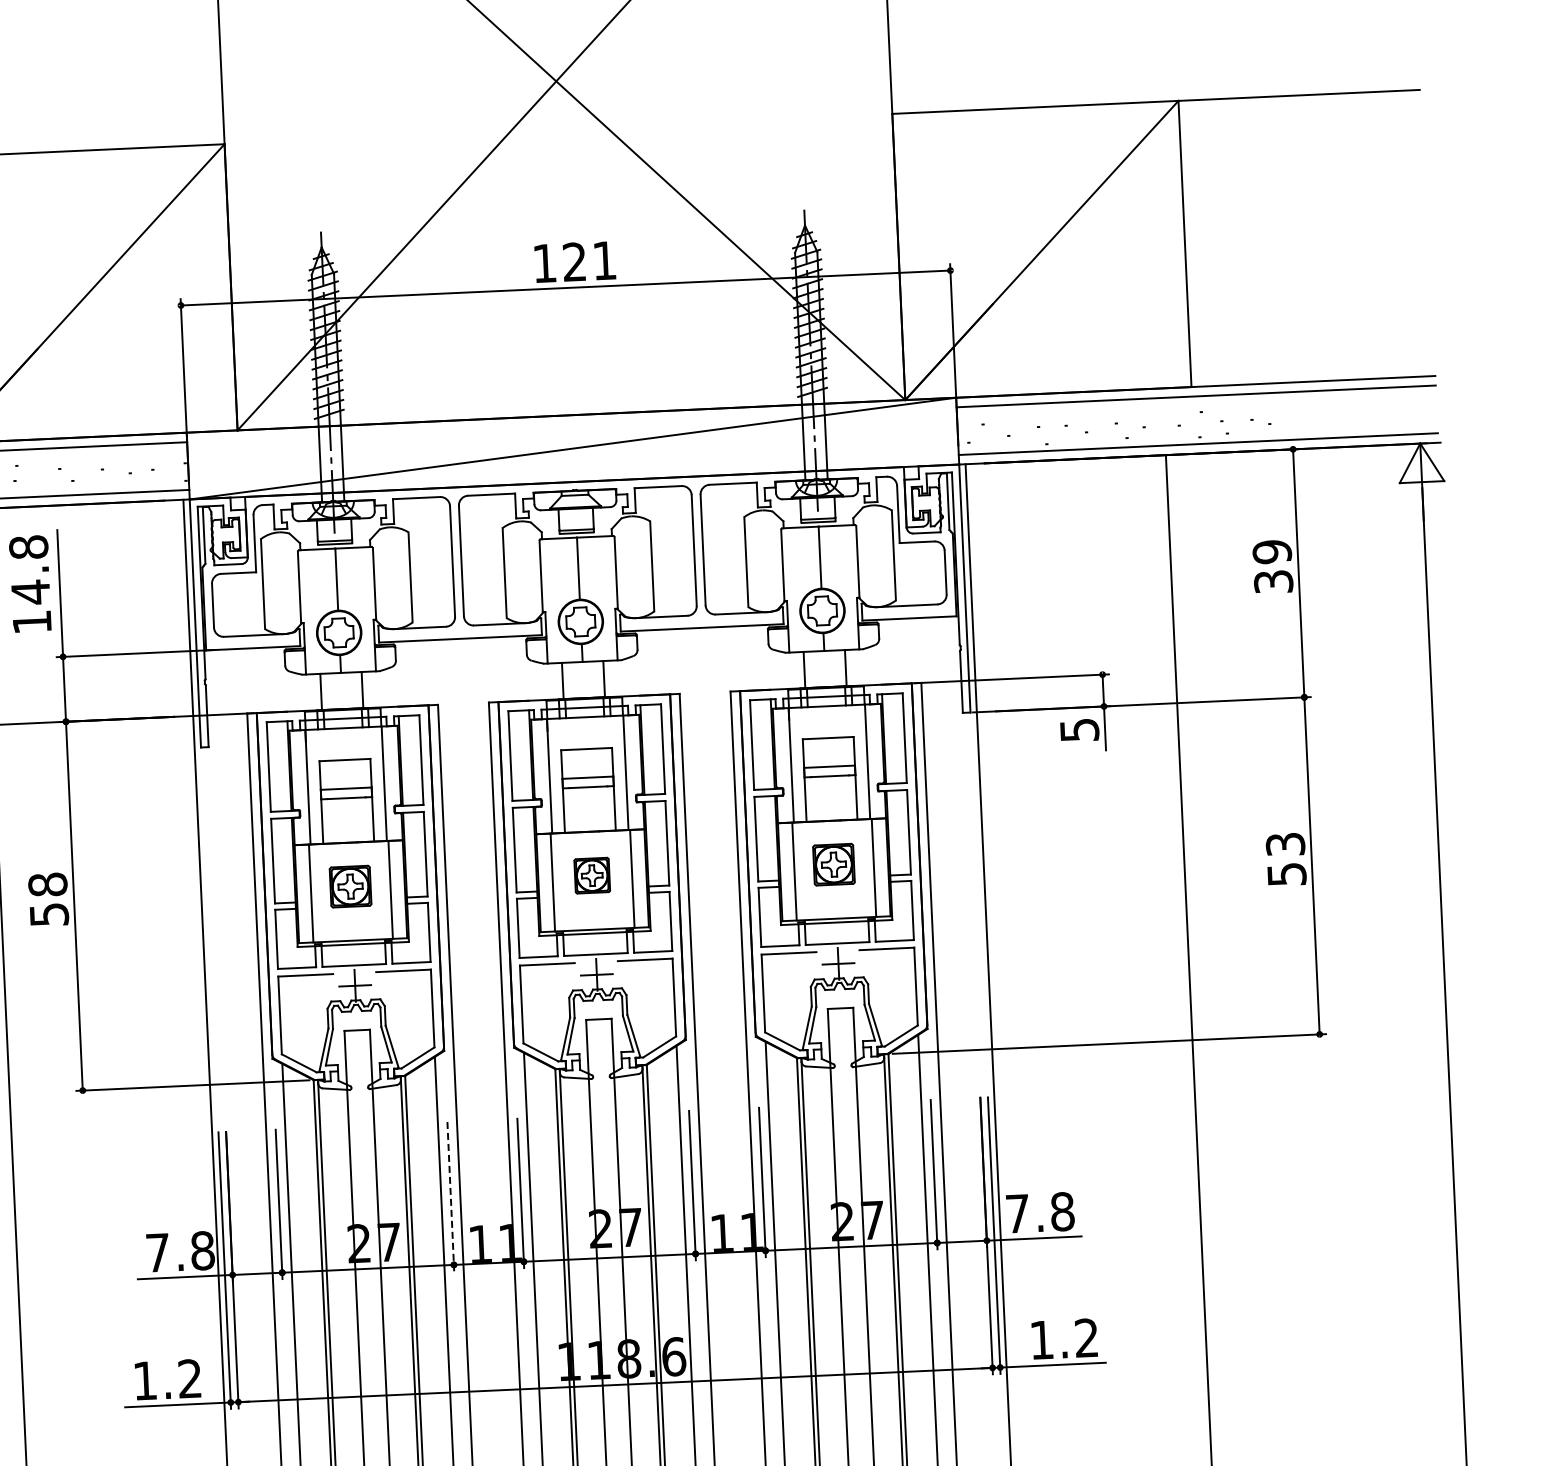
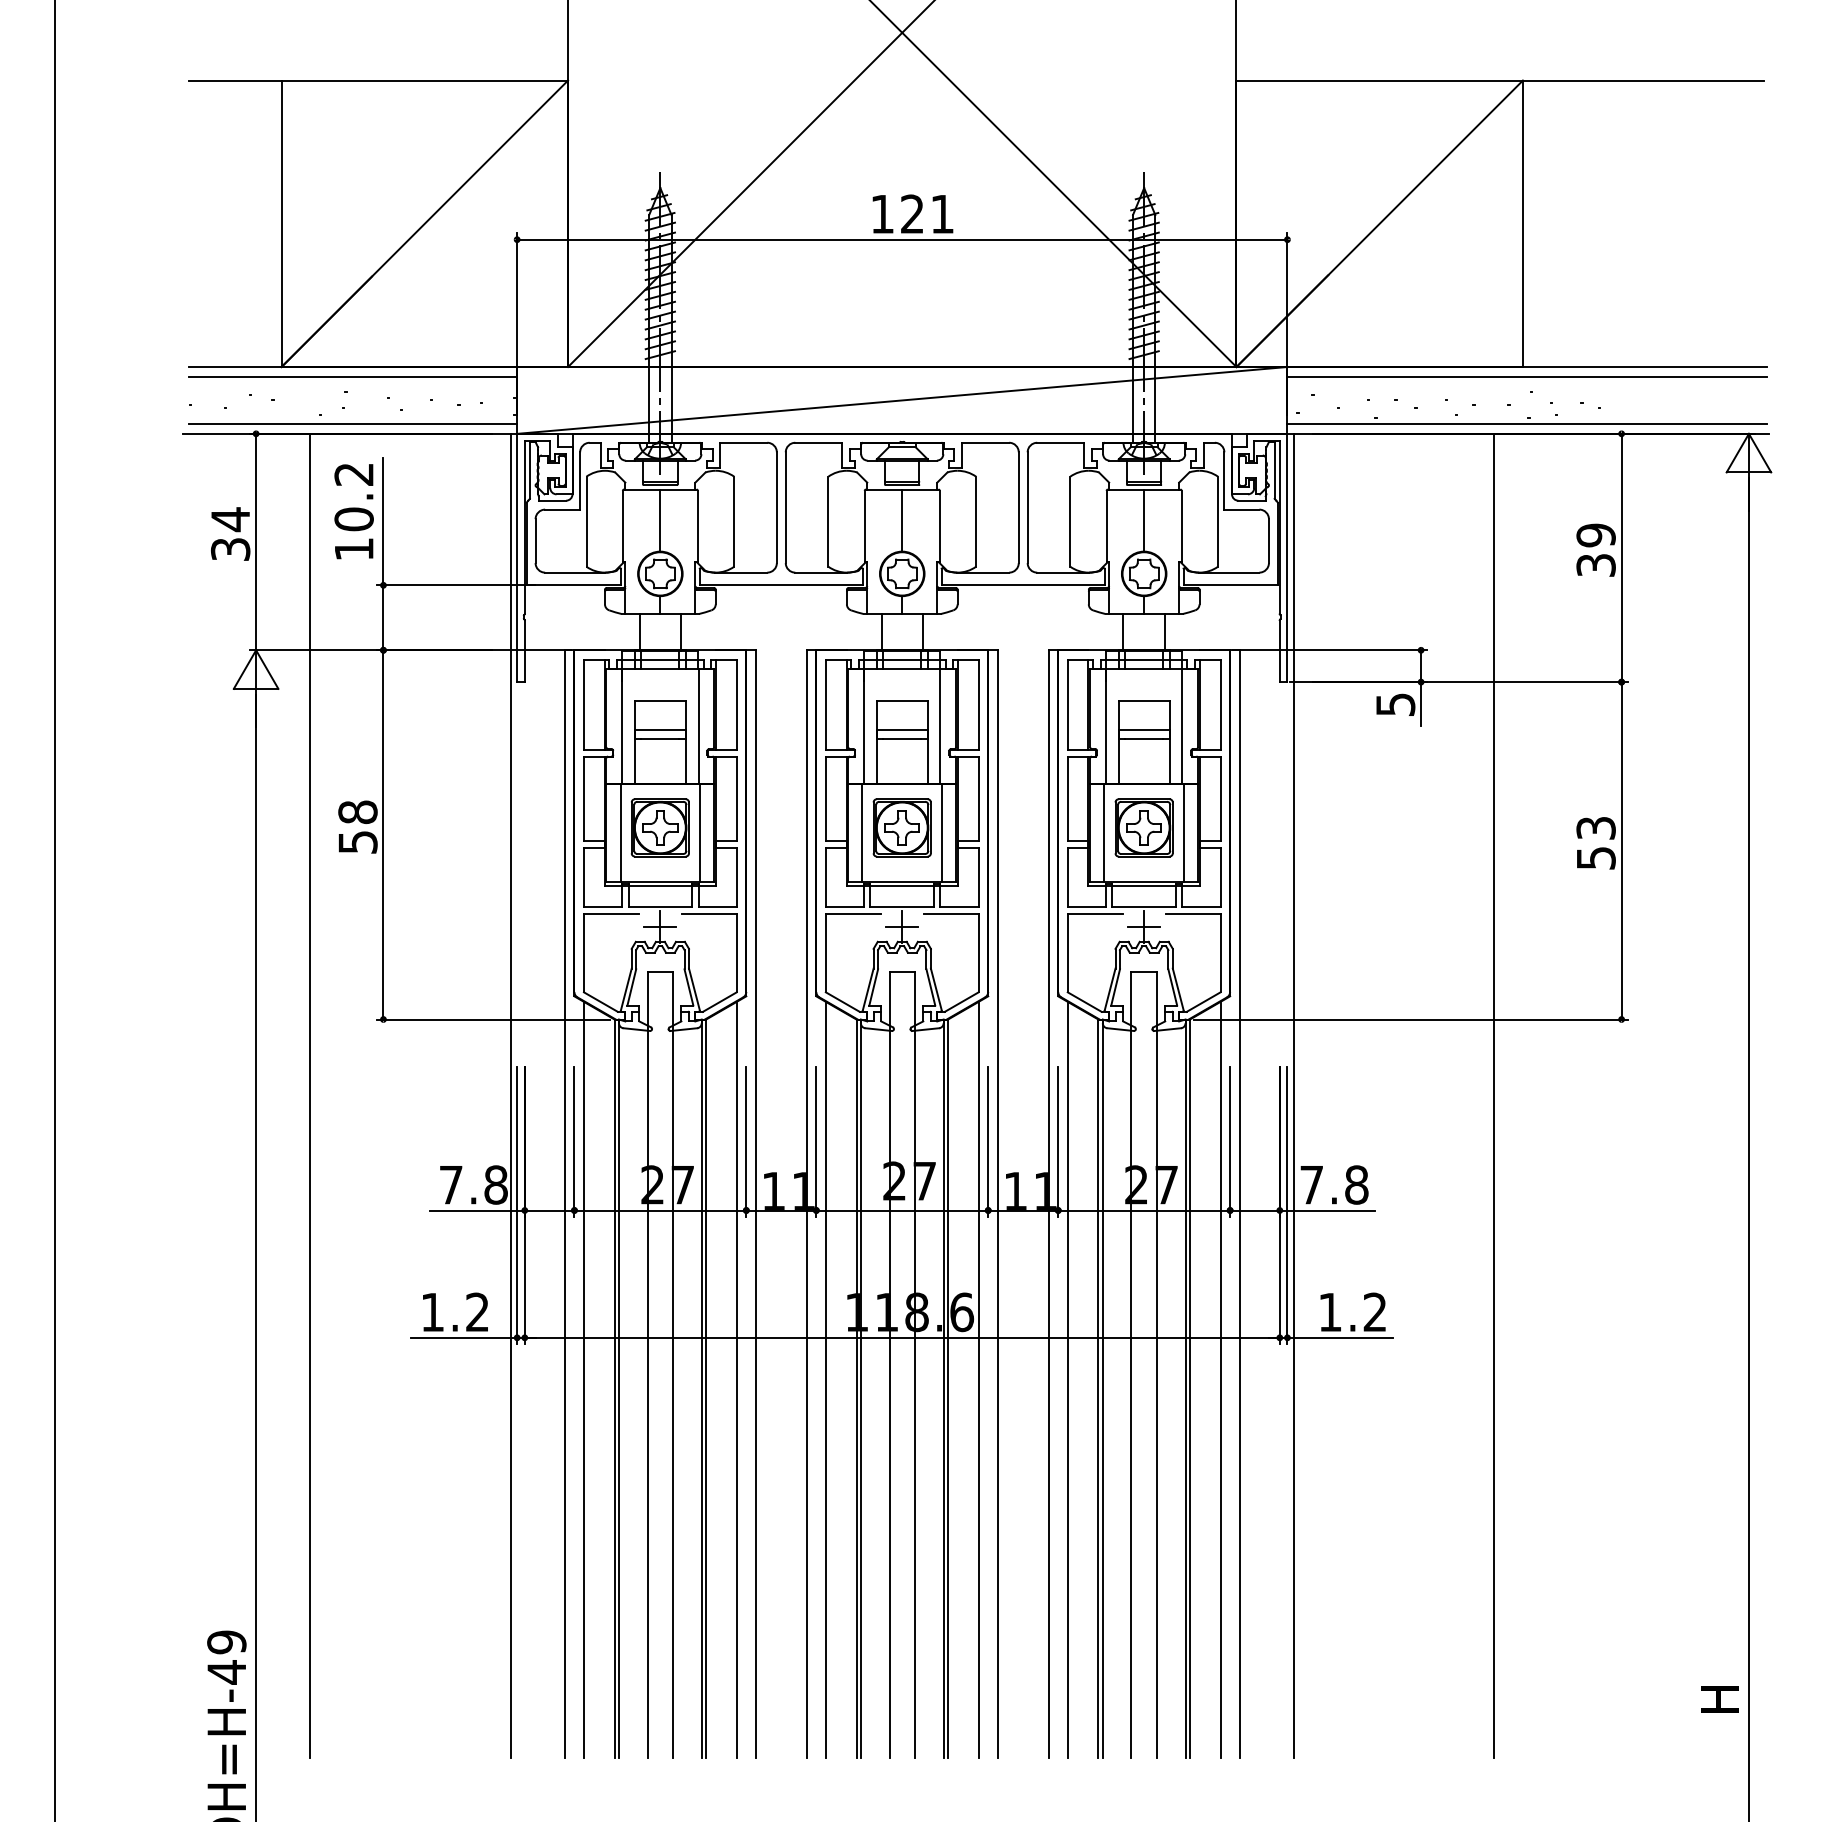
text: (29, 569) -> (353, 496), 14.8 -> 10.2
part: (833, 864) -> (1143, 827), size x1.43
part: (591, 875) -> (901, 827), size x1.67
part: (349, 886) -> (659, 827), size x1.43
line: (451, 1196) -> (746, 1142), dashed -> solid

